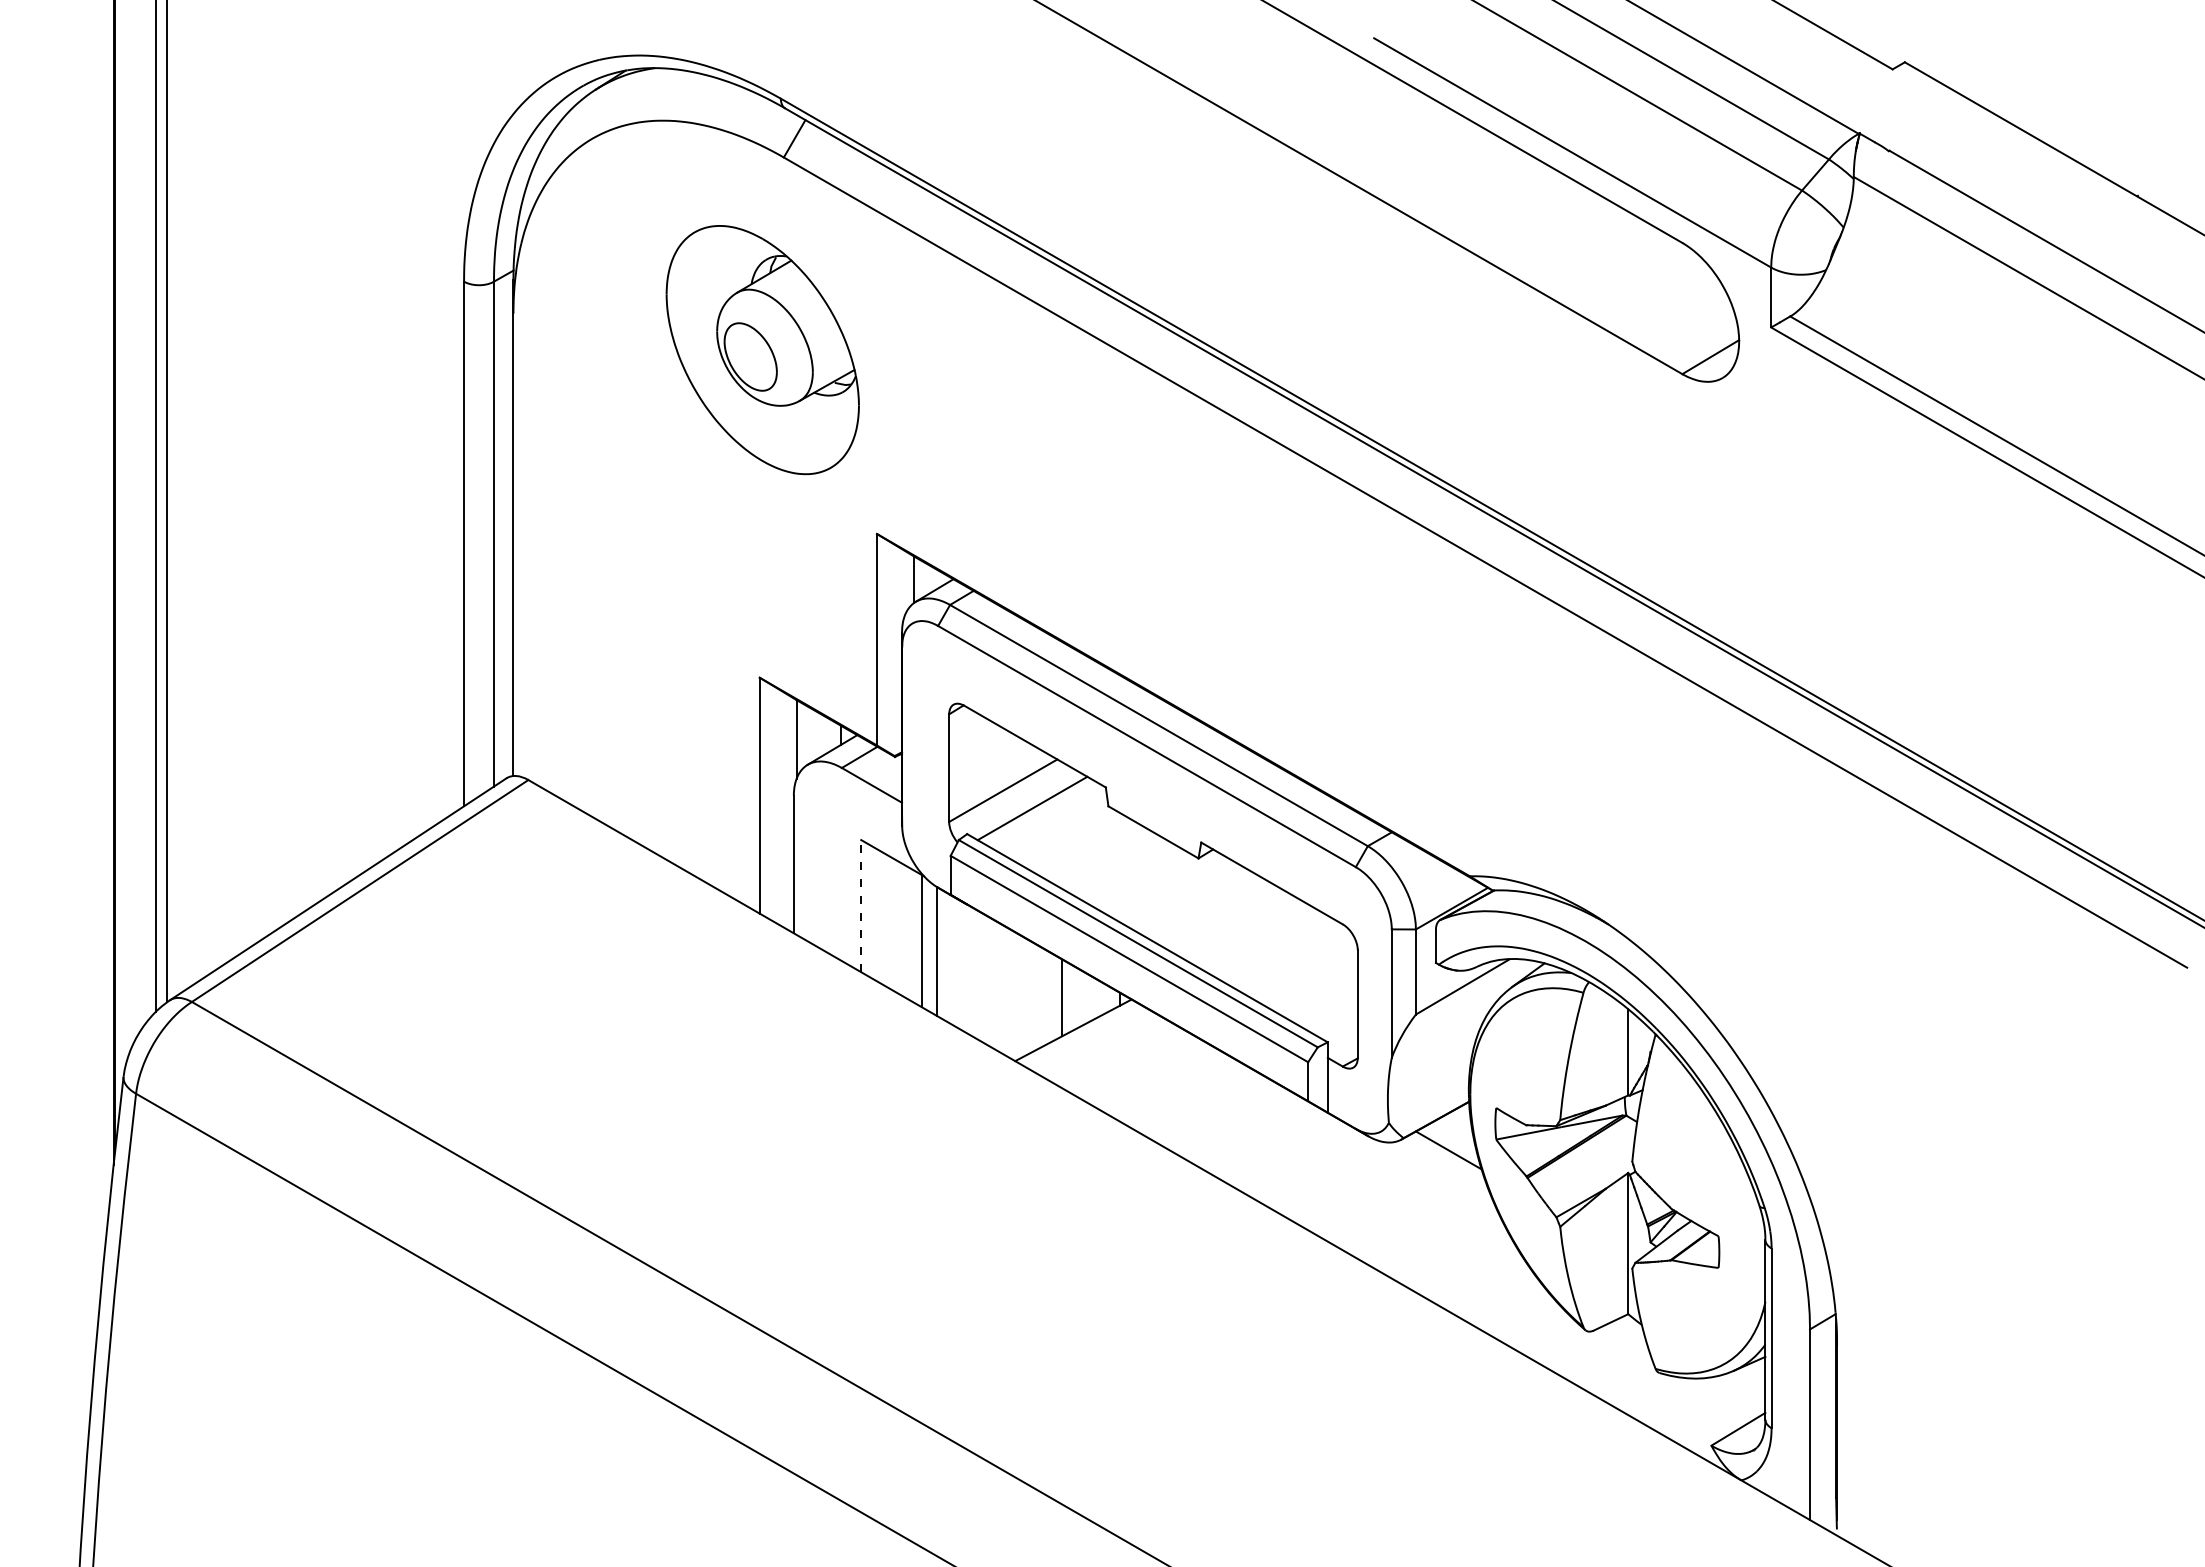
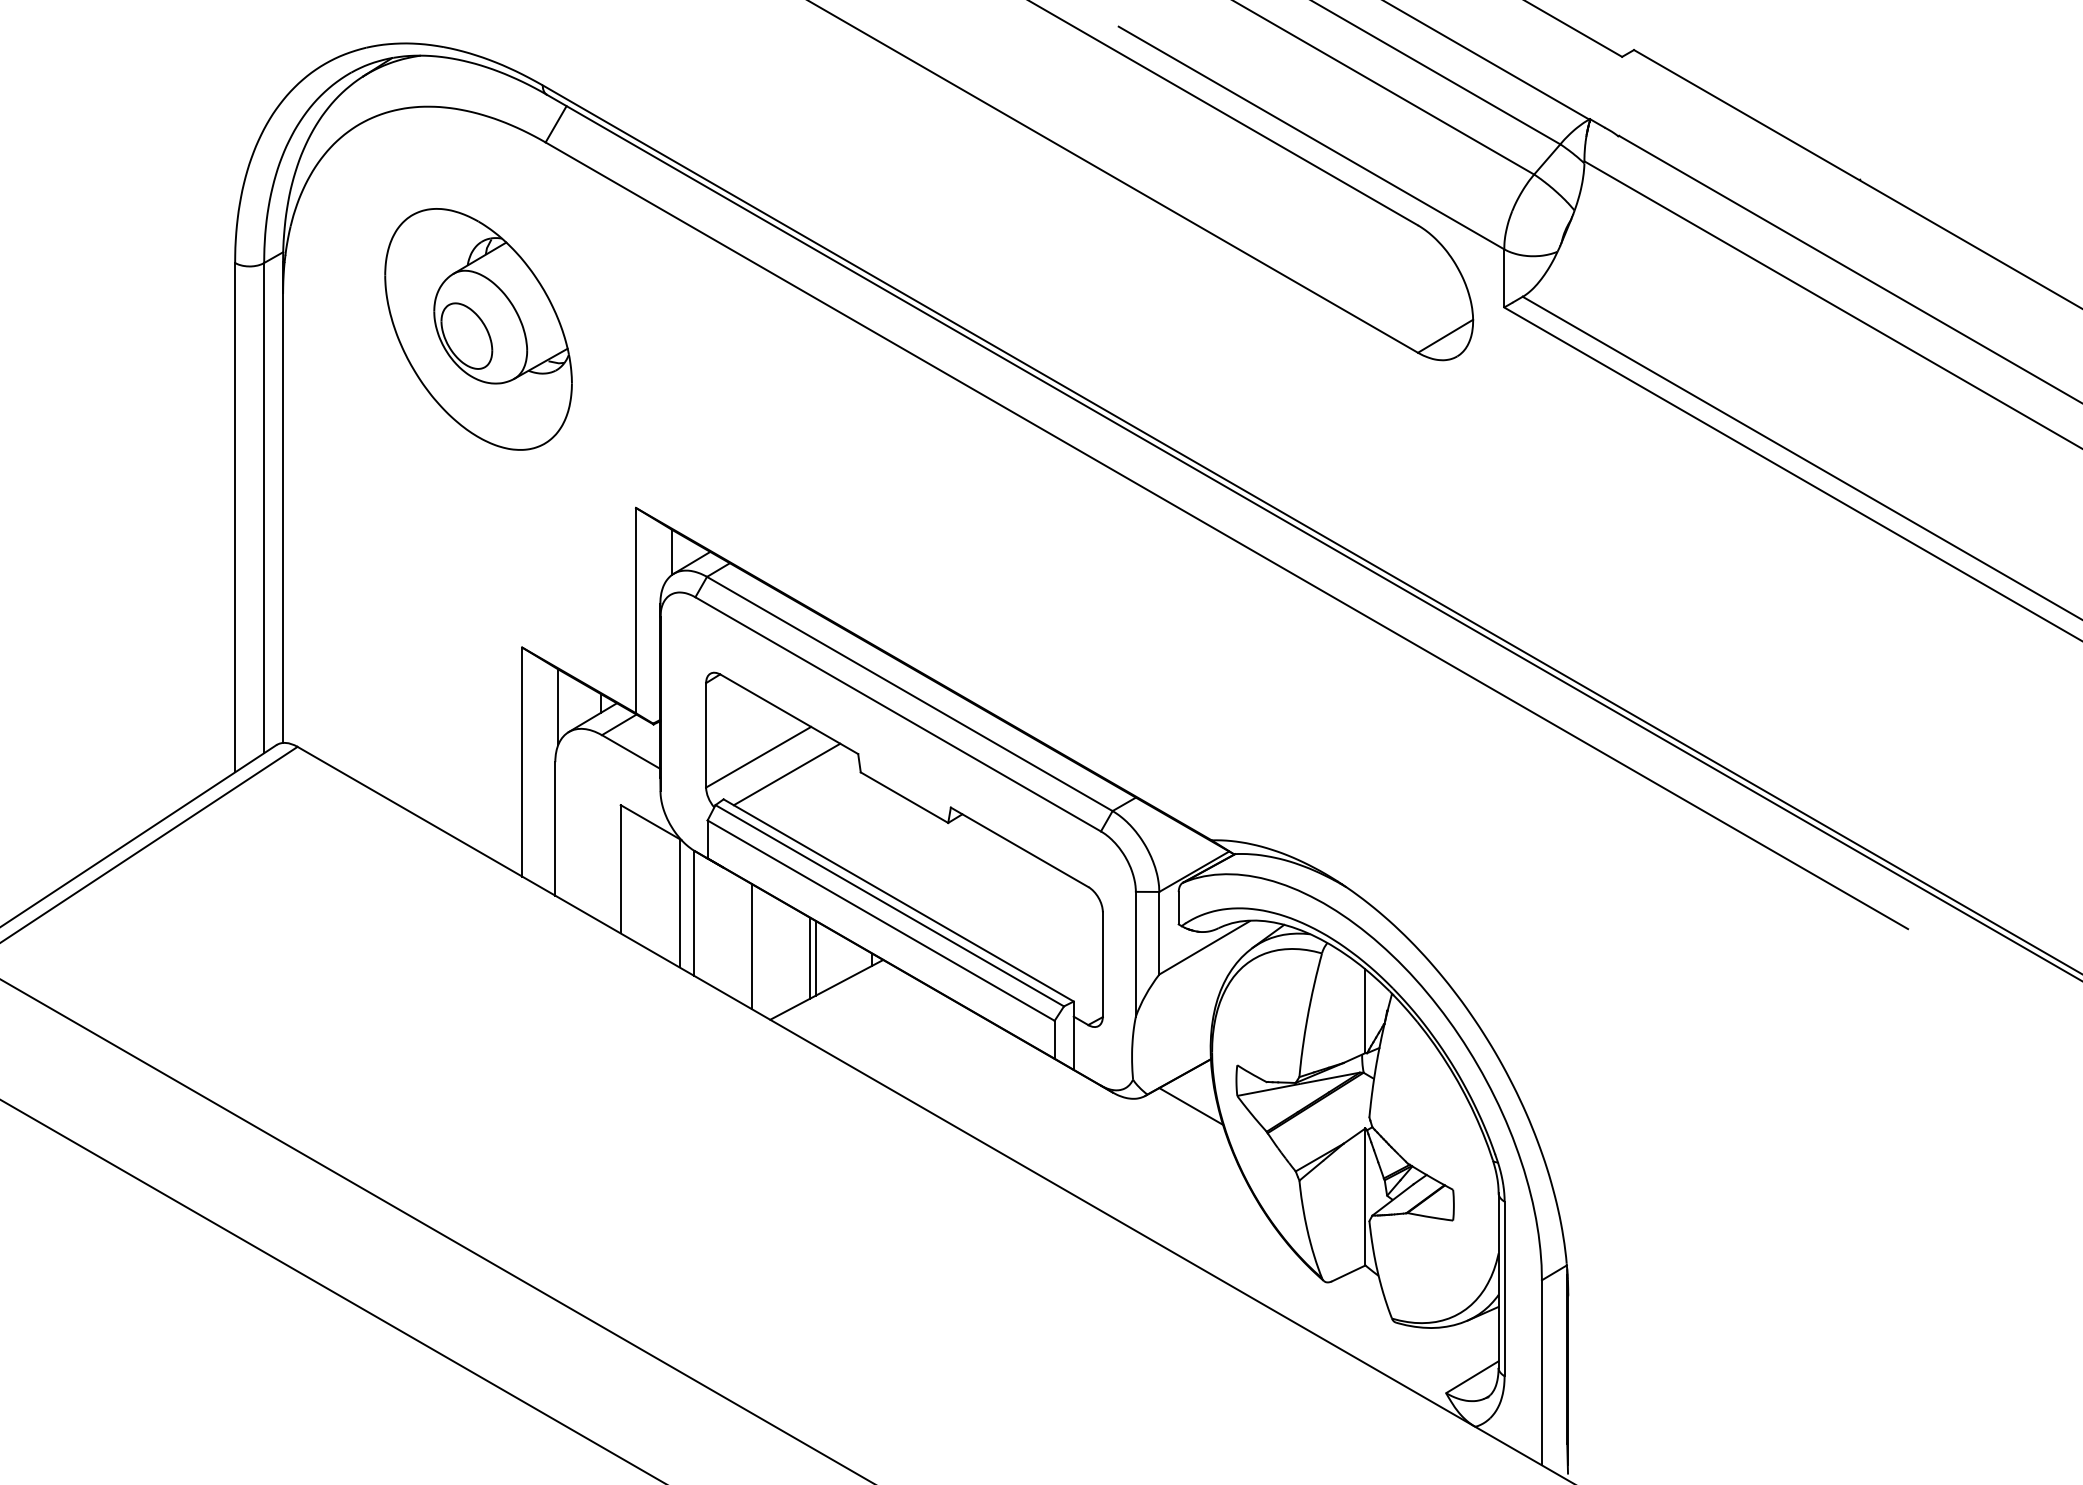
part: (762, 350) -> (478, 329), moved
line: (861, 905) -> (621, 868), dashed -> solid
line: (996, 985) -> (752, 946), added
line: (1056, 997) -> (810, 958), added

